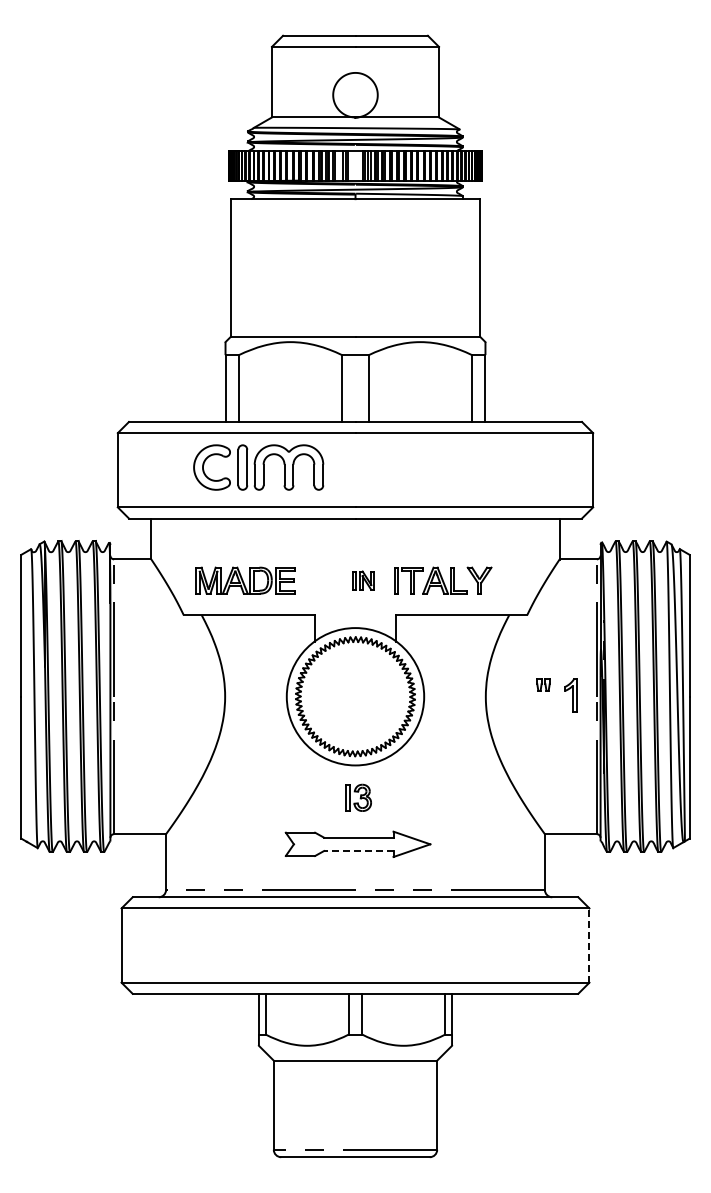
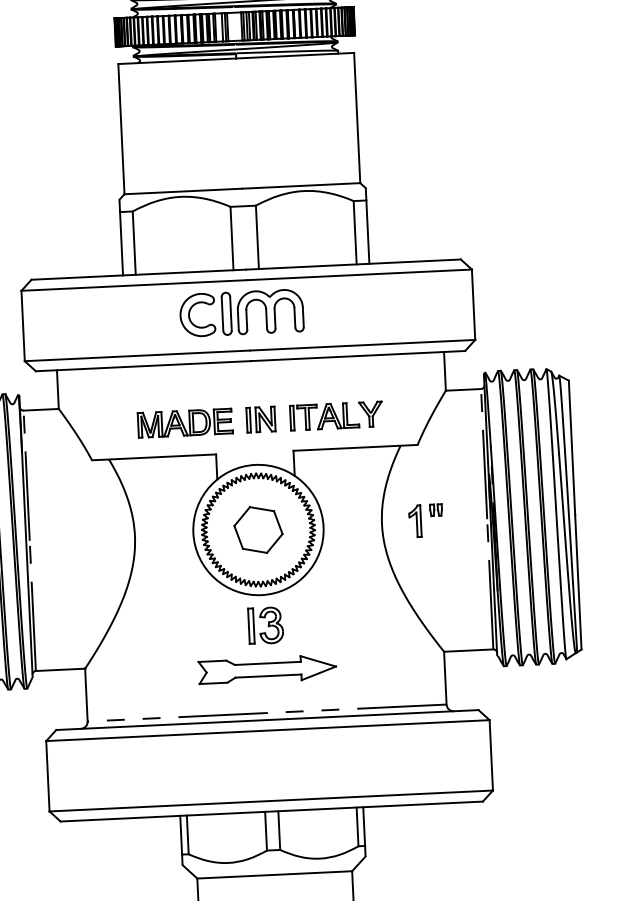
part: (258, 467) -> (241, 313), moved
part: (245, 580) -> (185, 423), moved
part: (363, 580) -> (260, 419), size x1.43
part: (570, 695) -> (414, 521), moved
part: (355, 696) -> (258, 529), added
part: (358, 797) -> (265, 625), size x1.43
line: (358, 851) -> (268, 676), dashed -> solid
line: (589, 945) -> (491, 755), dashed -> solid

